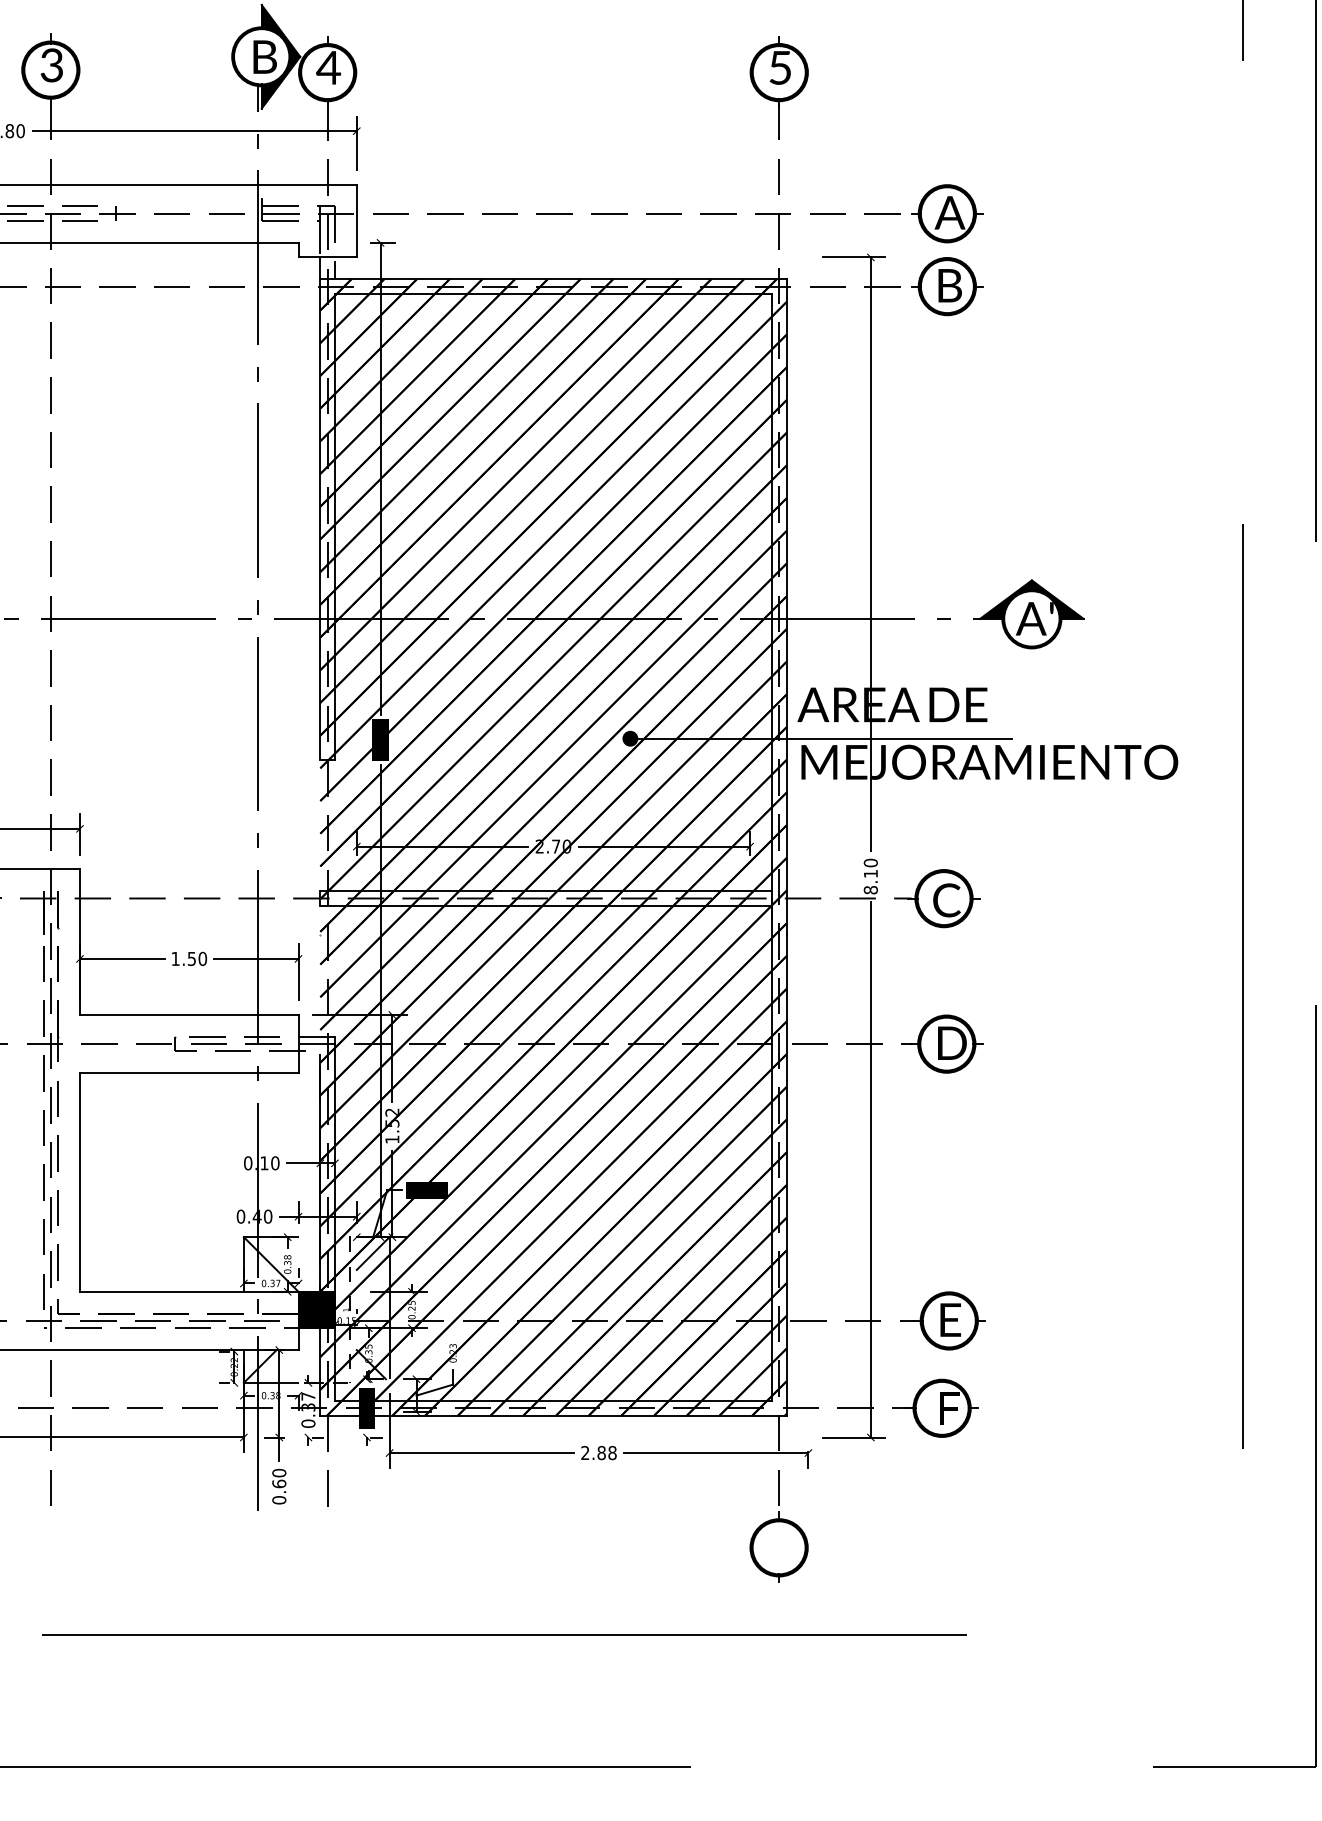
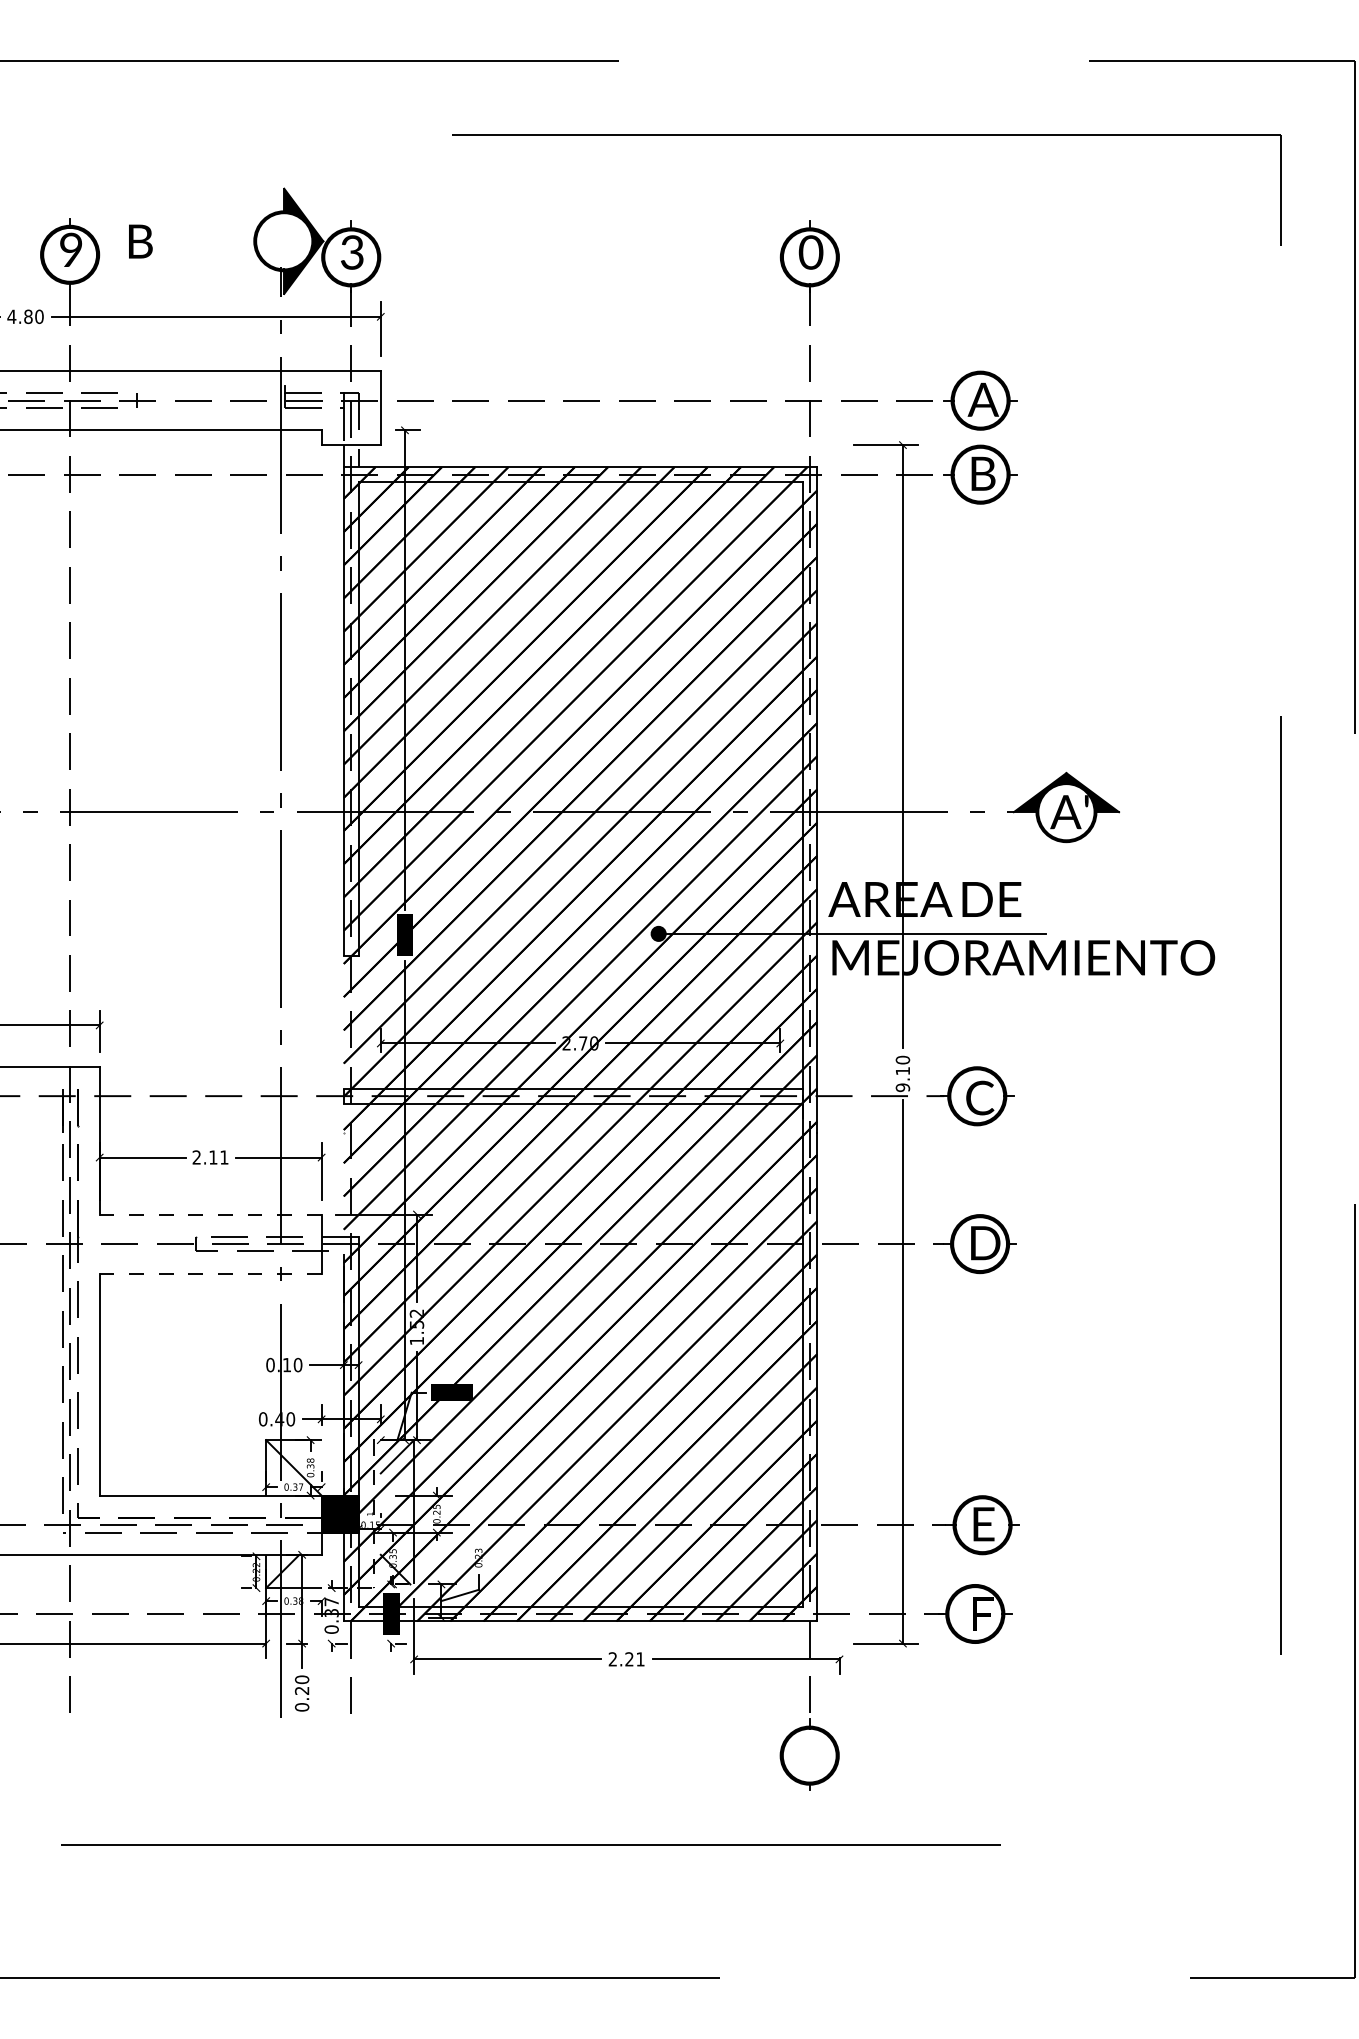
text: (264, 56) -> (140, 241), moved
text: (51, 65) -> (70, 250), 3 -> 9
text: (327, 67) -> (351, 252), 4 -> 3
text: (779, 67) -> (810, 252), 5 -> 0
text: (871, 889) -> (903, 1087), 8.10 -> 9.10
text: (189, 958) -> (210, 1157), 1.50 -> 2.11
line: (189, 1015) -> (210, 1214), solid -> dashed
line: (189, 1073) -> (210, 1273), solid -> dashed
text: (606, 1453) -> (634, 1659), 2.88 -> 2.21
text: (278, 1483) -> (301, 1690), 0.60 -> 0.20

